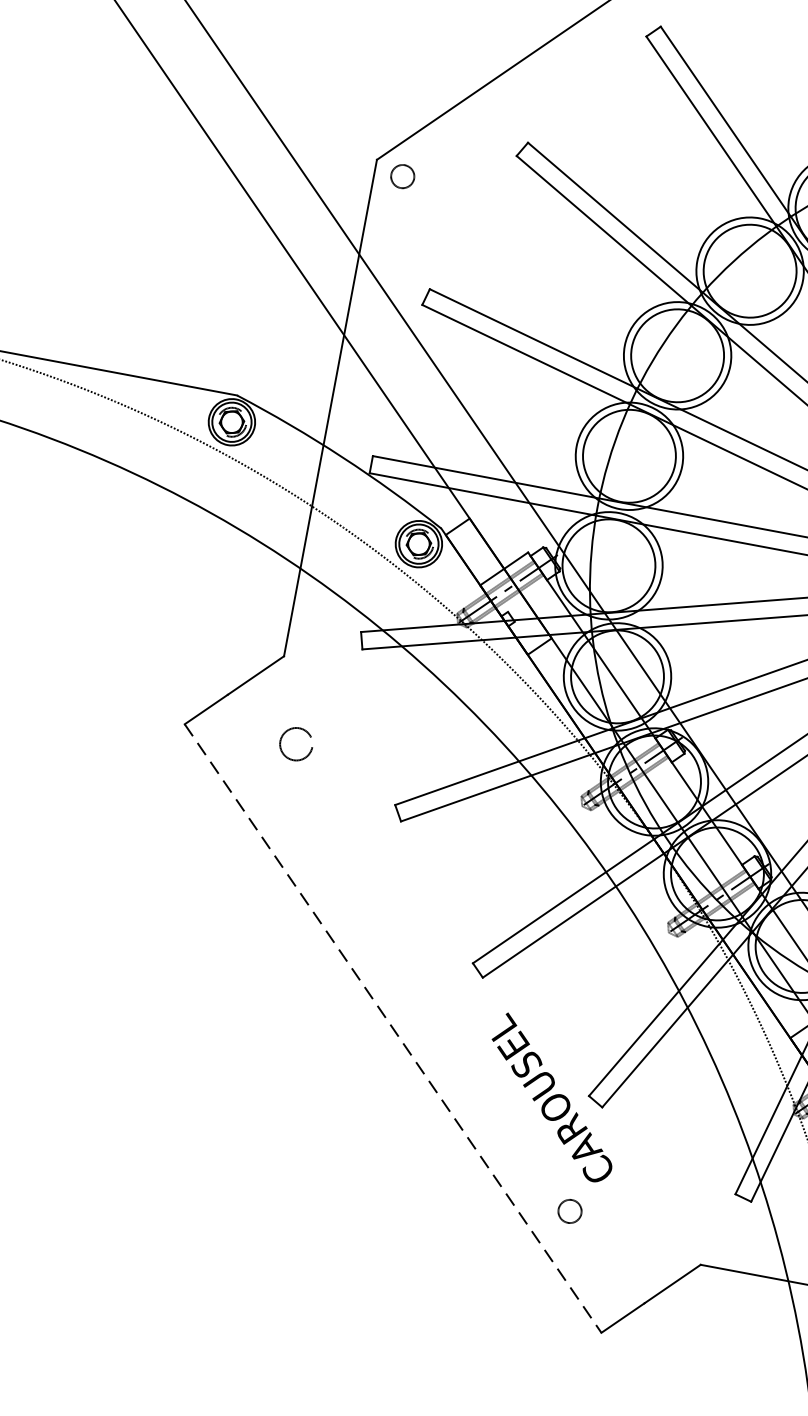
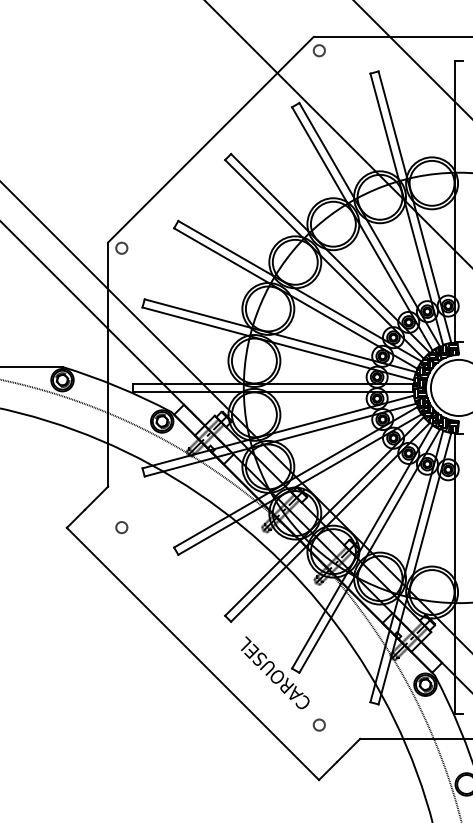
circle: (295, 744) -> (121, 527), size x0.71
line: (393, 1029) -> (193, 654), dashed -> solid
circle: (568, 1209) -> (318, 724), moved

